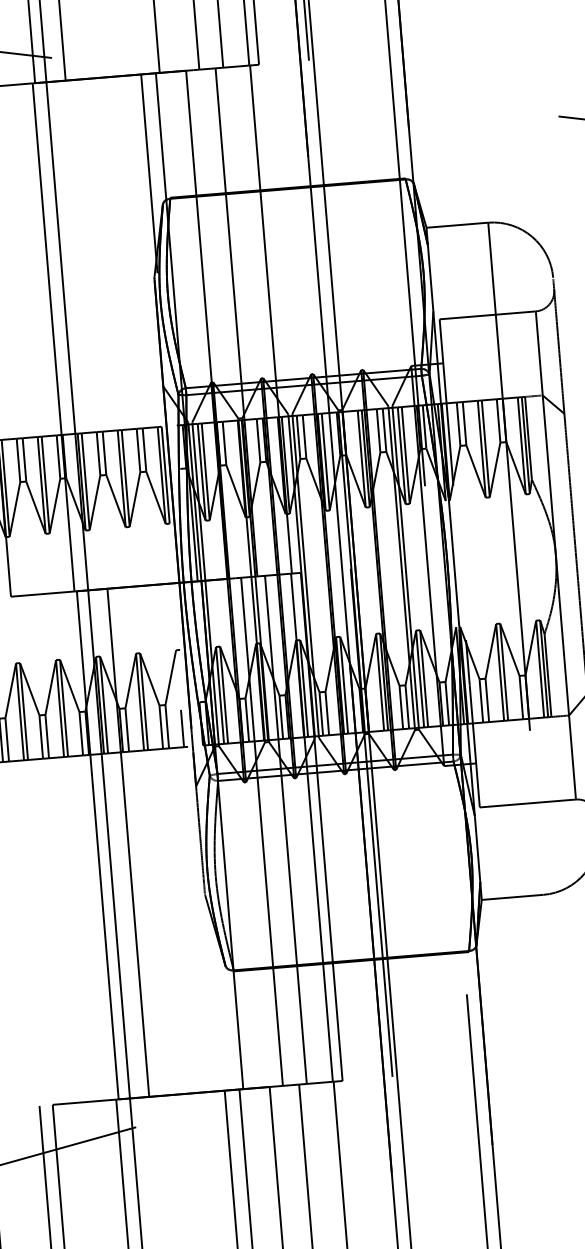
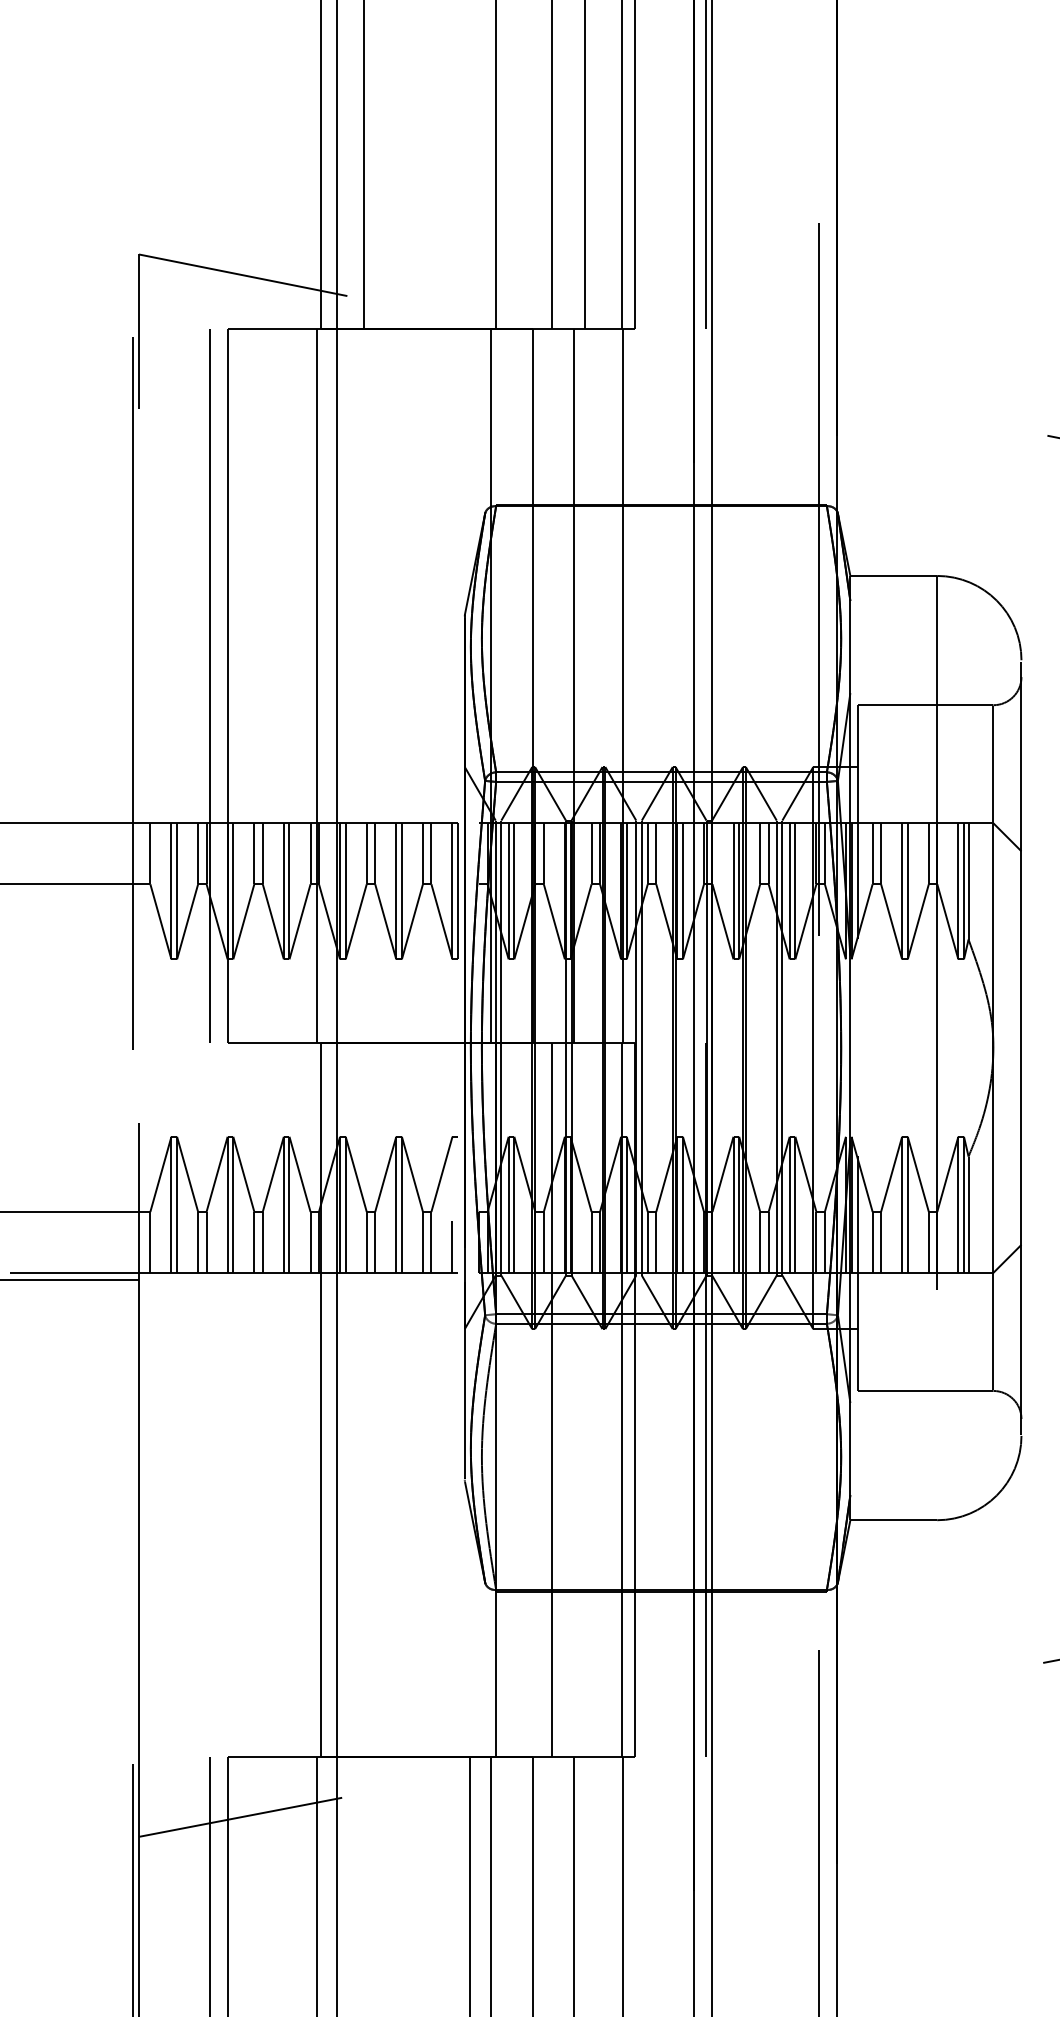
line: (149, 173) -> (469, 468), removed
line: (286, 829) -> (585, 1399), removed
line: (128, 842) -> (363, 1399), removed

